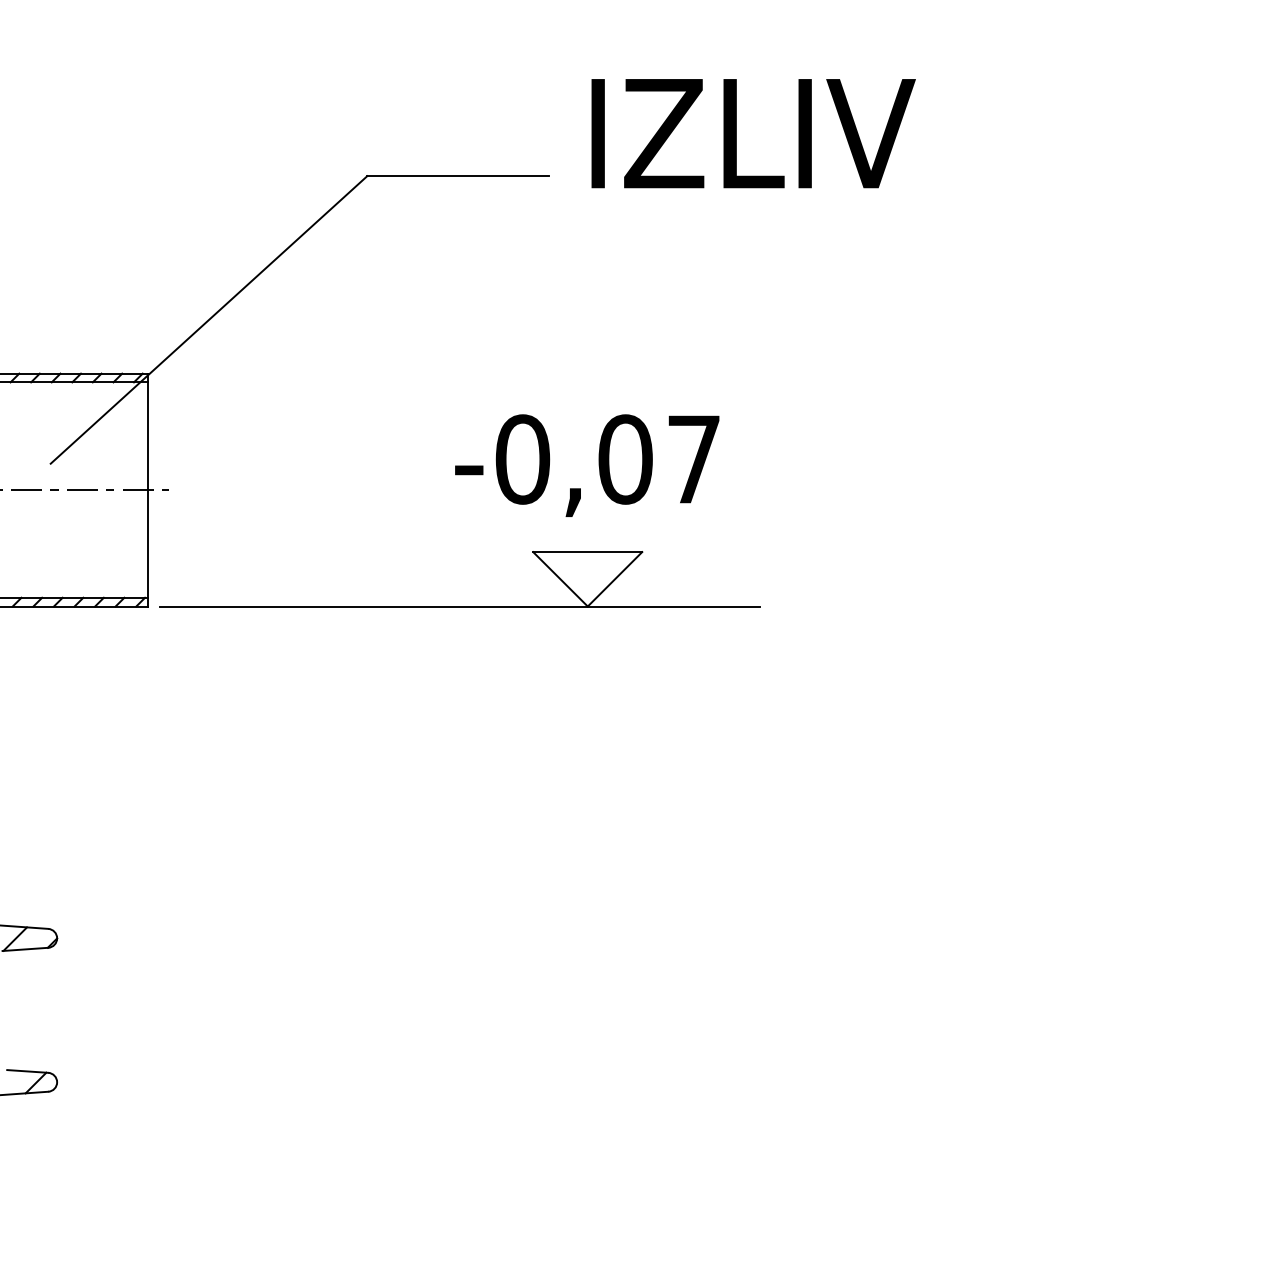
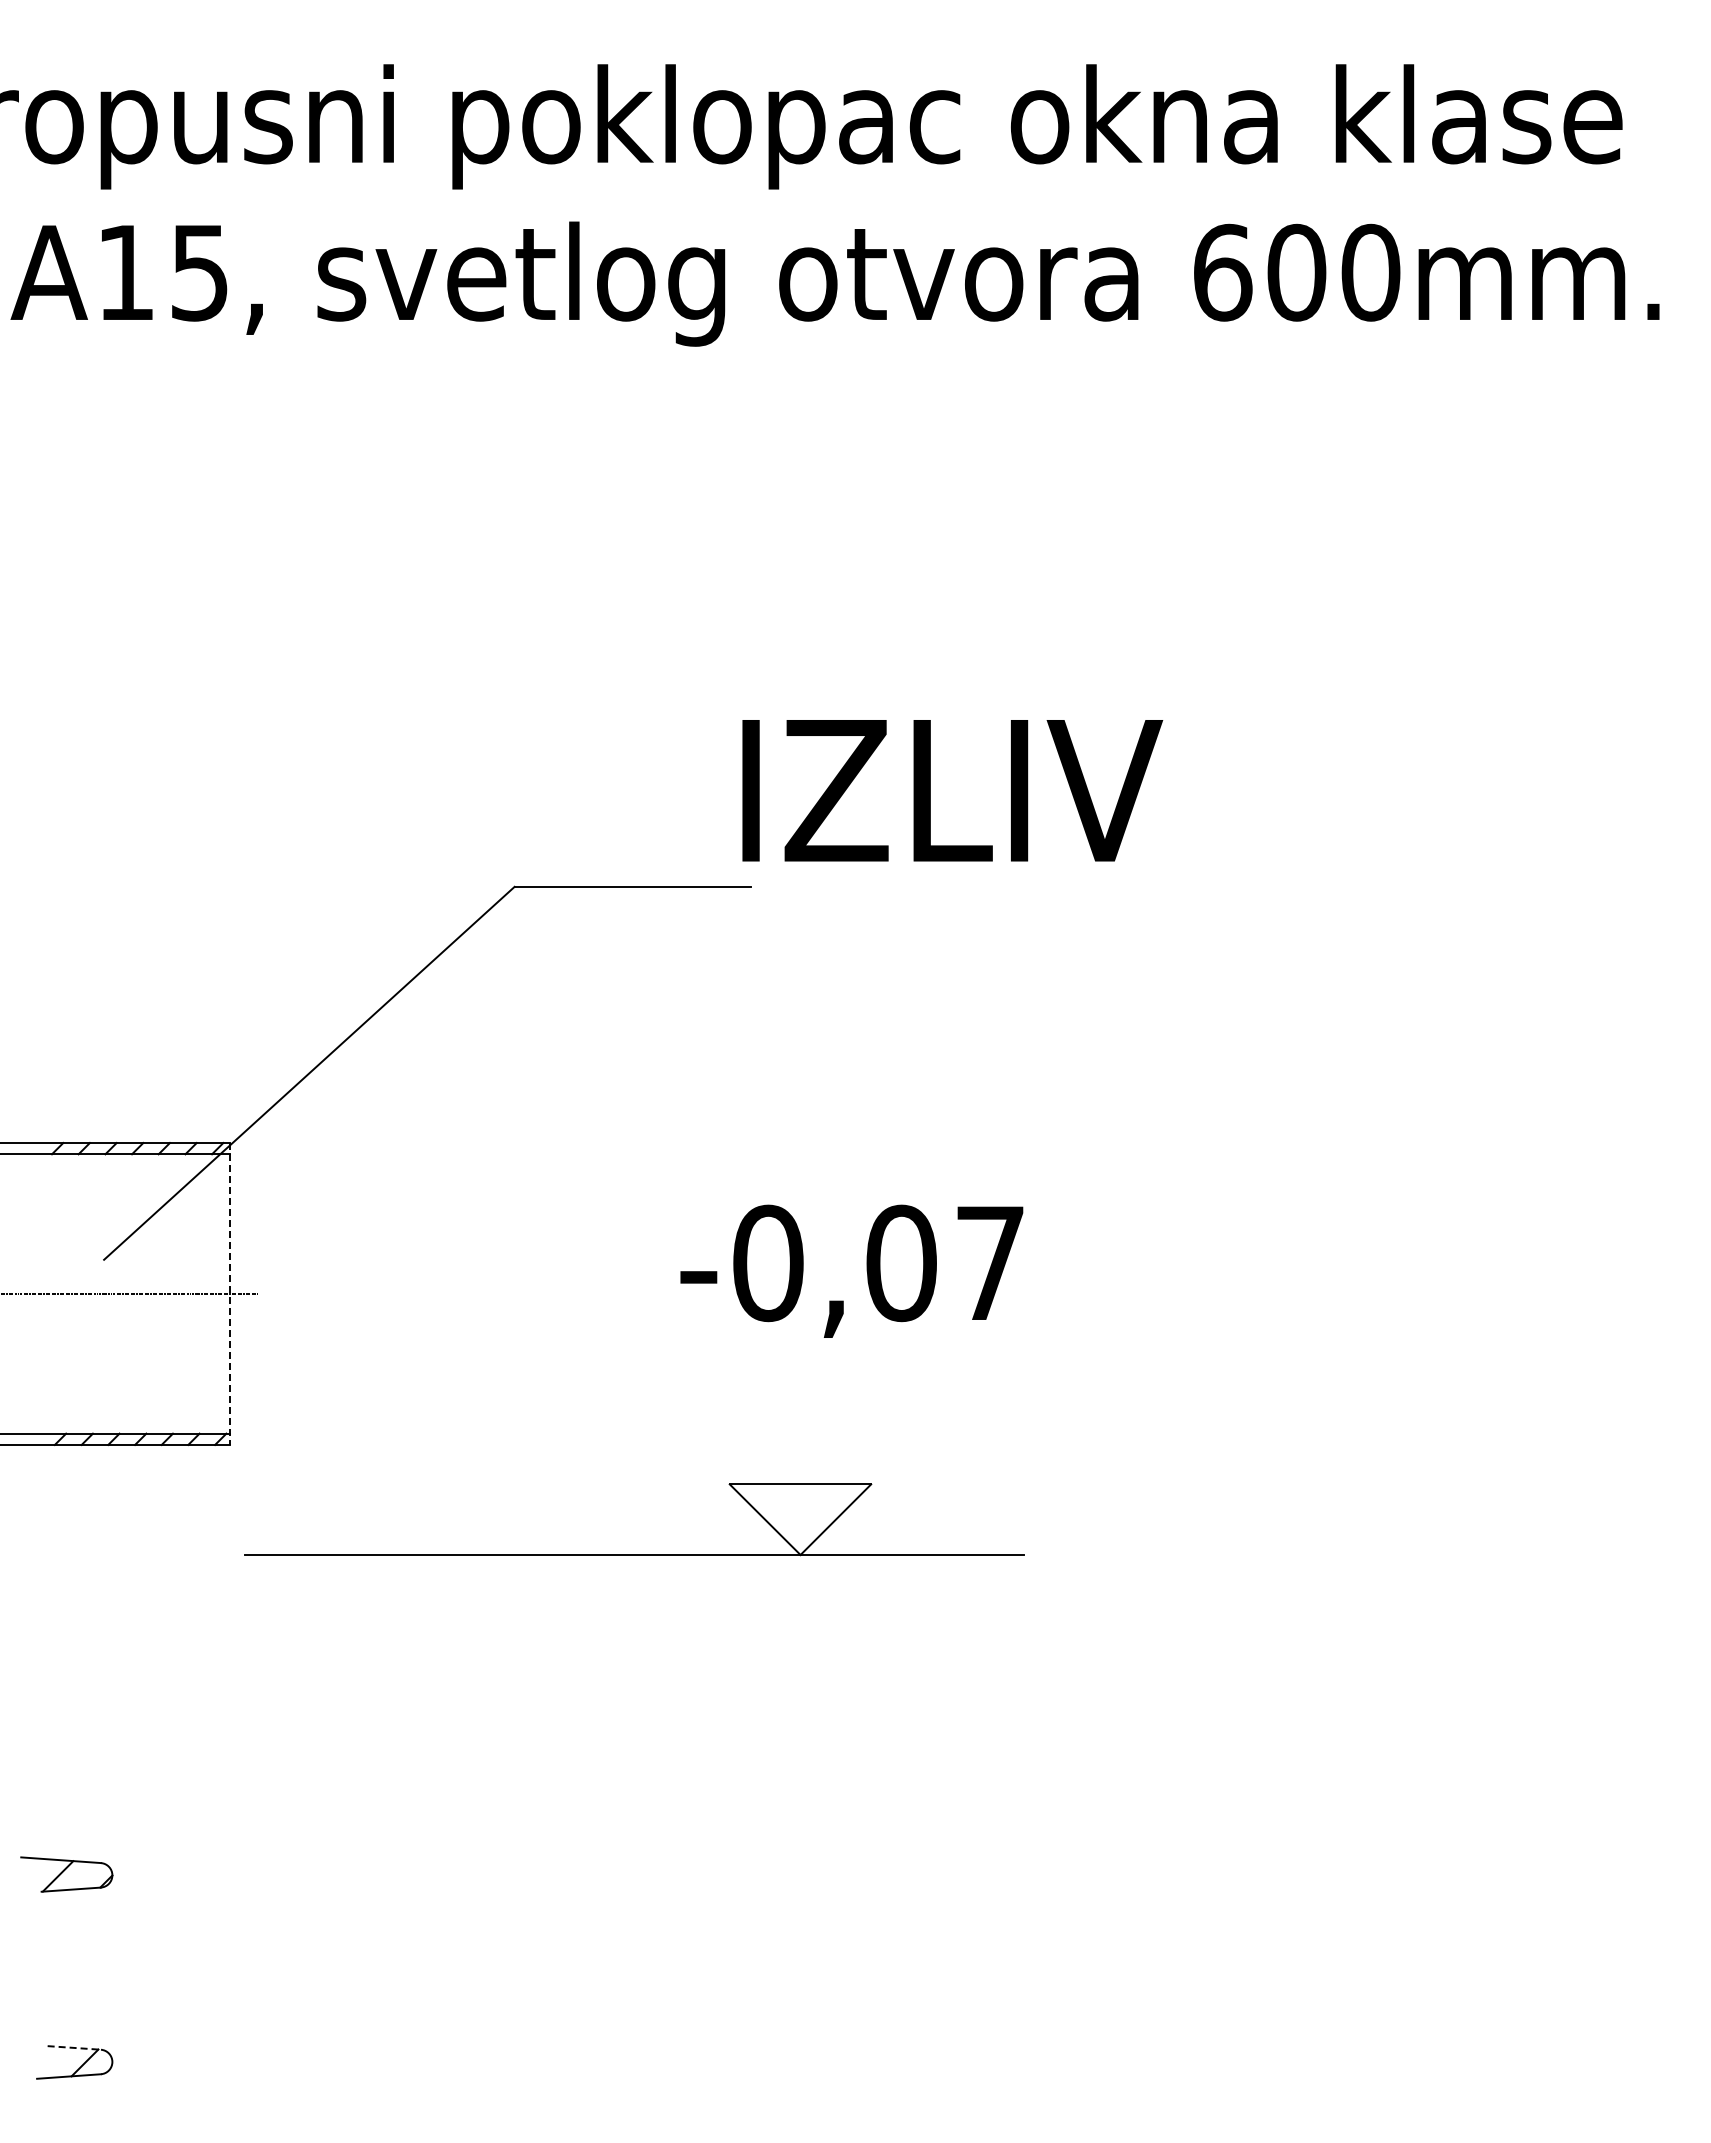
text: (753, 133) -> (952, 790), moved
text: (586, 465) -> (851, 1270), moved
line: (148, 489) -> (230, 1293), solid -> dashed
part: (459, 606) -> (634, 1554), moved
line: (27, 1071) -> (74, 2047), solid -> dashed

